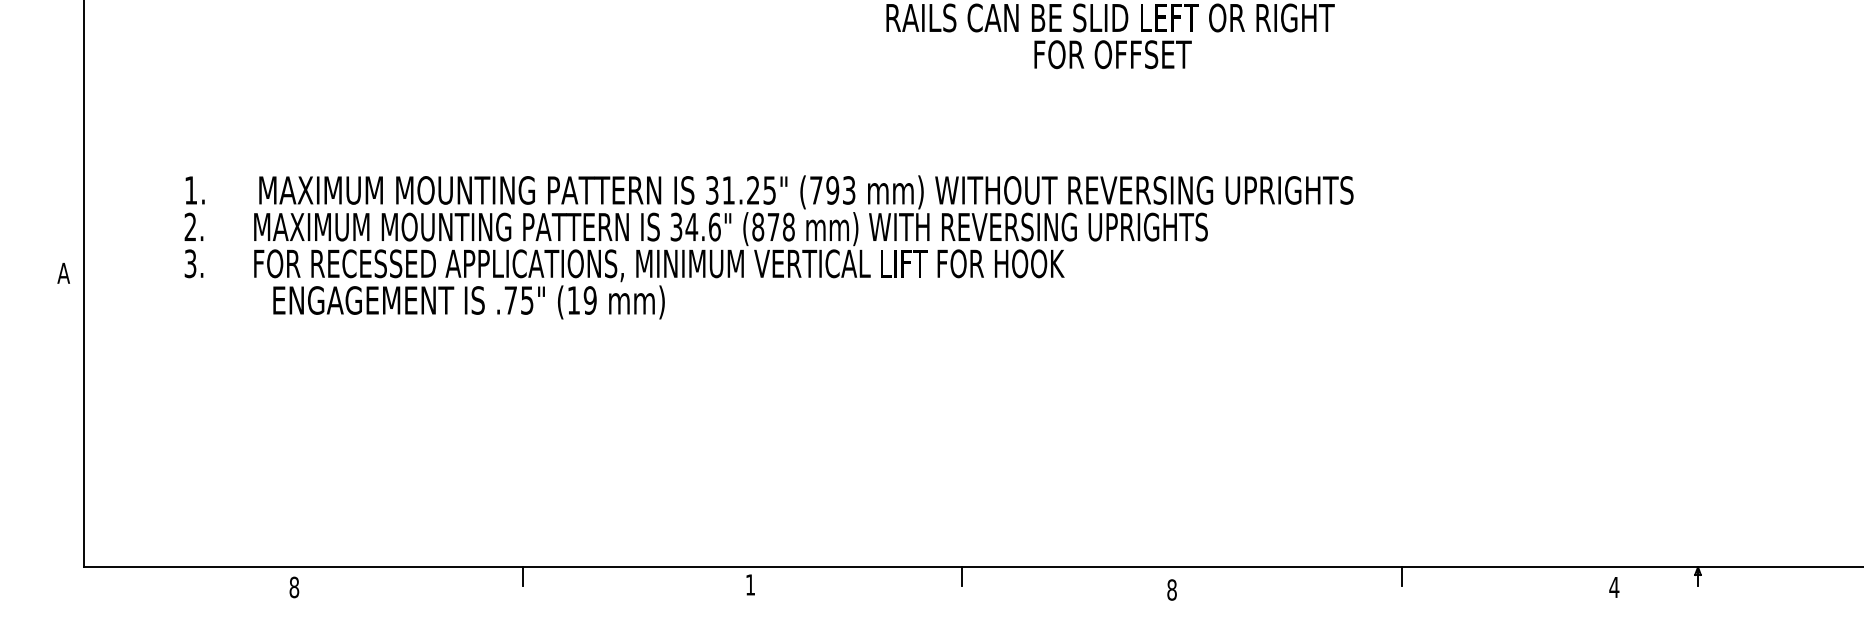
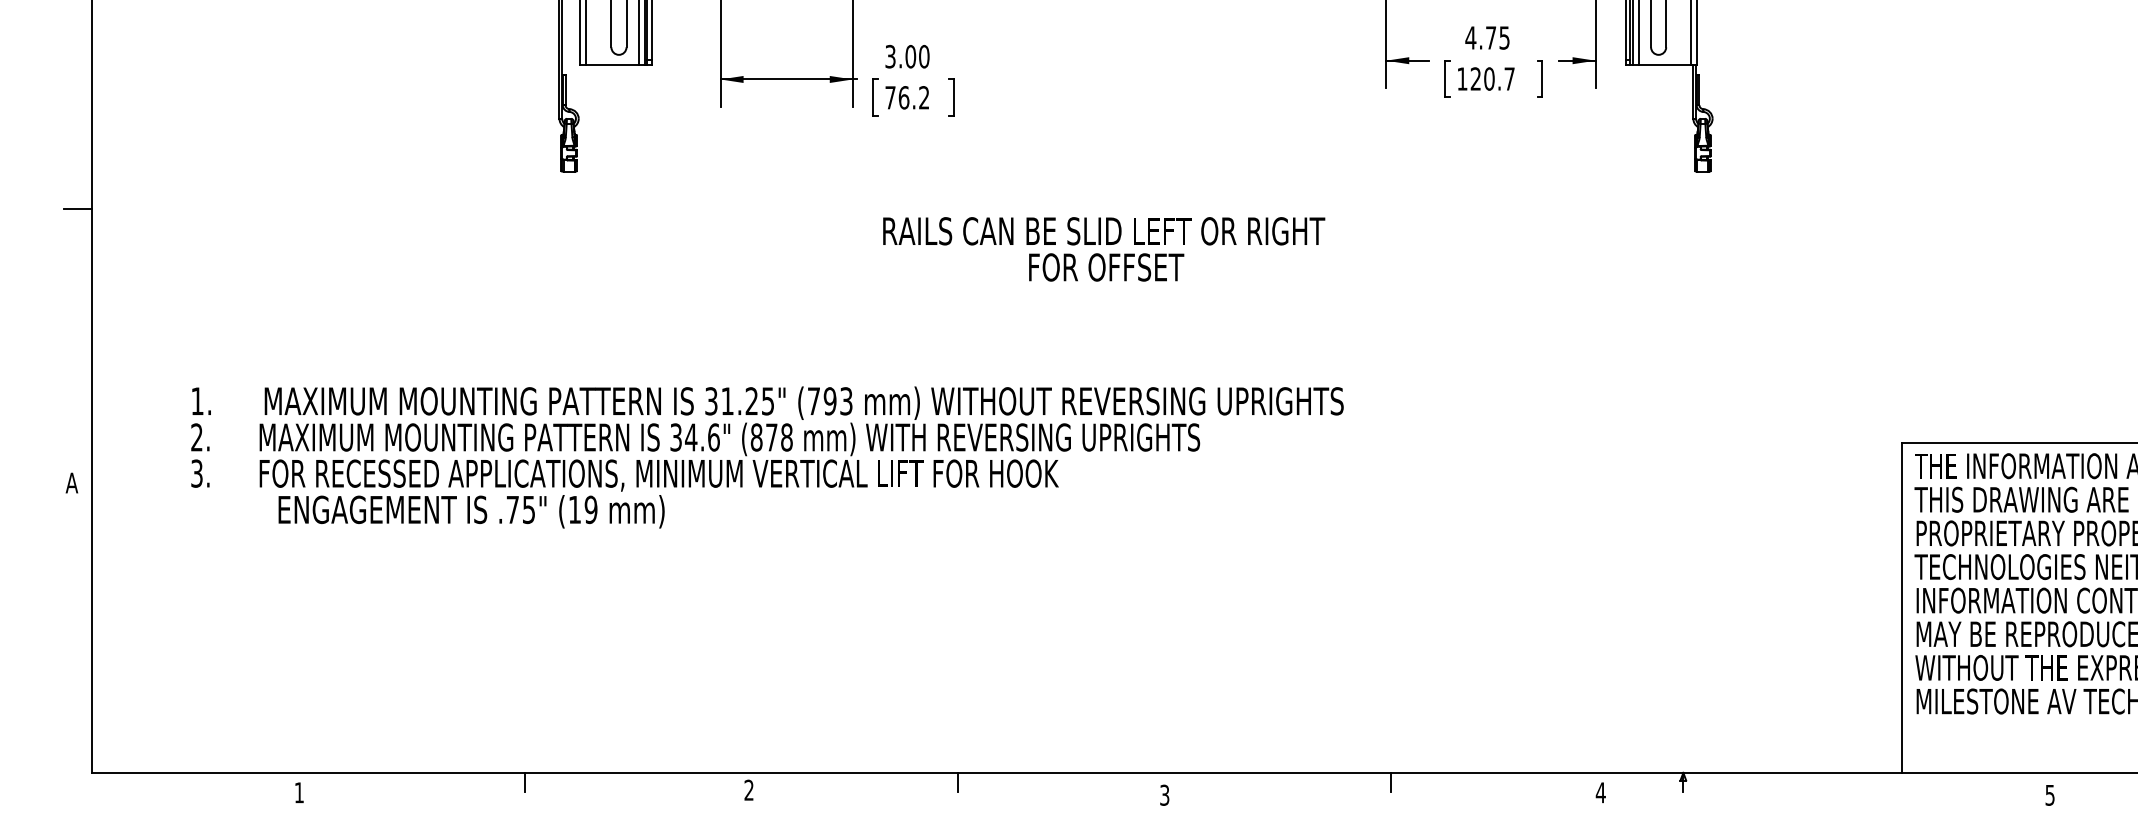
text: (749, 584) -> (748, 789), 1 -> 2
text: (294, 587) -> (299, 792), 8 -> 1
text: (1171, 589) -> (1164, 794), 8 -> 3

